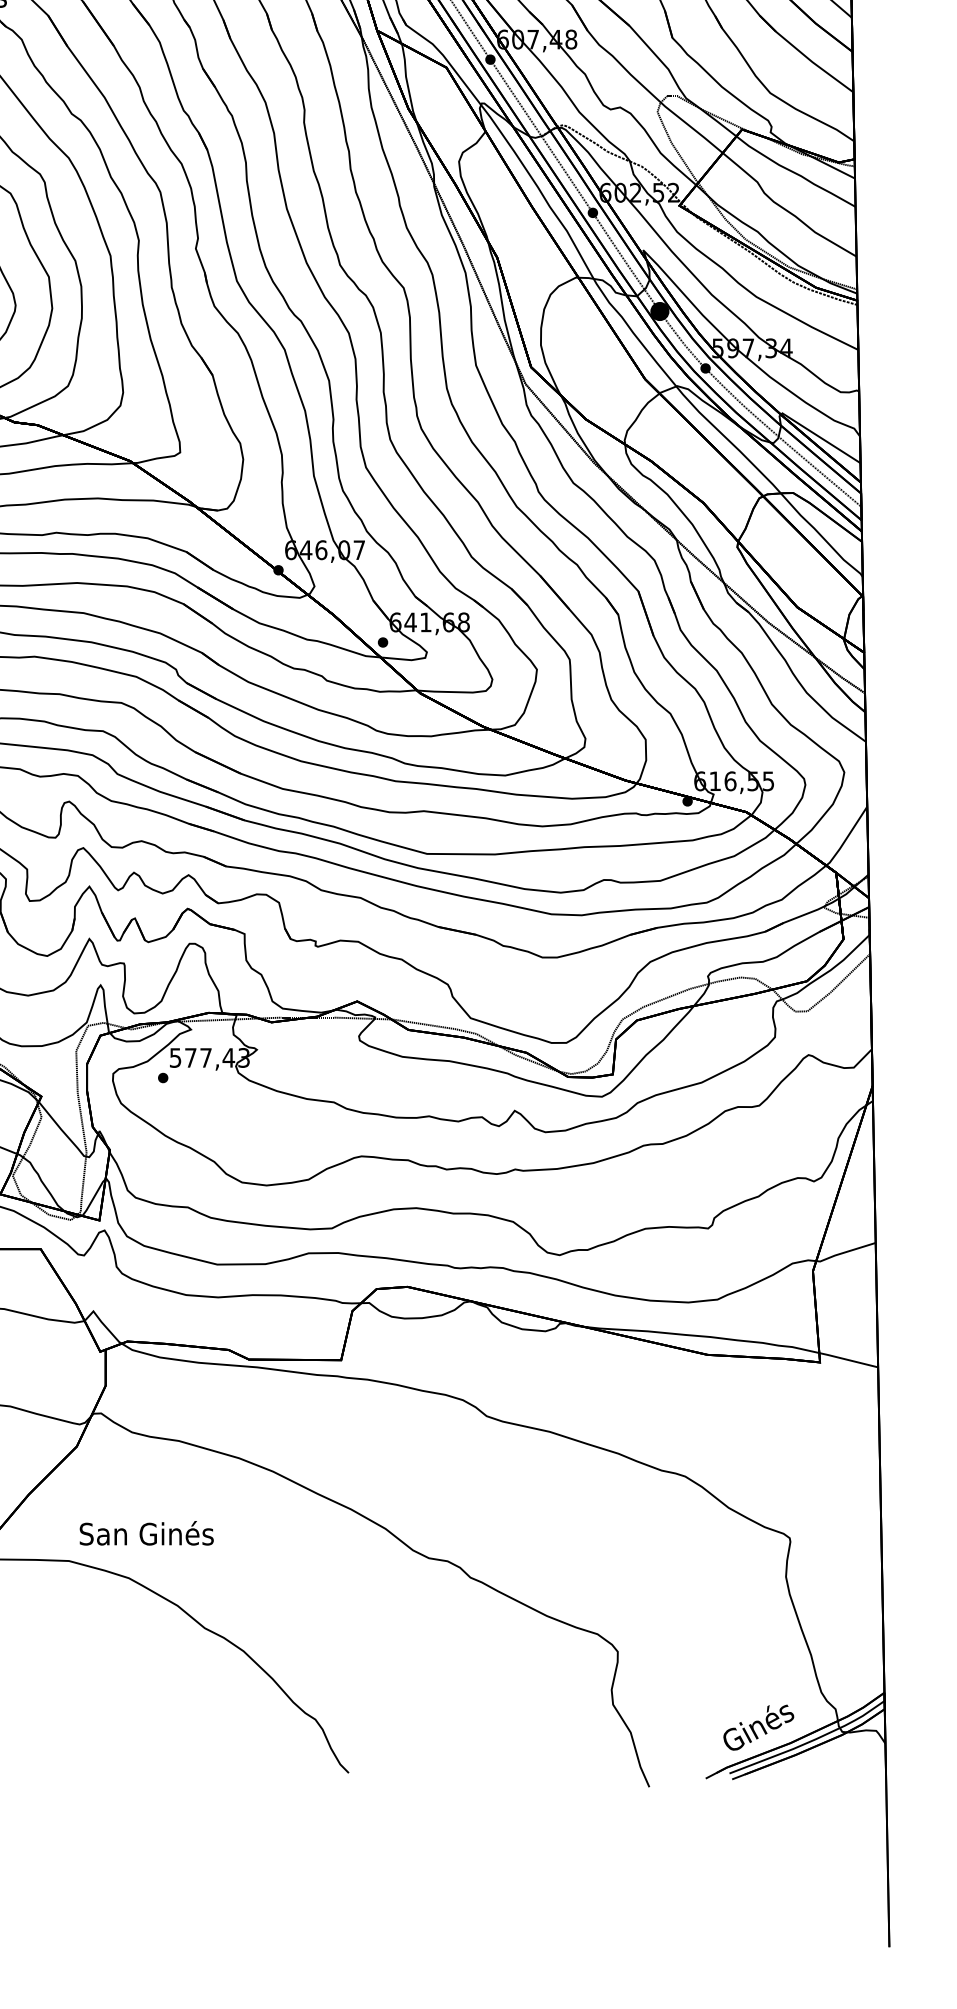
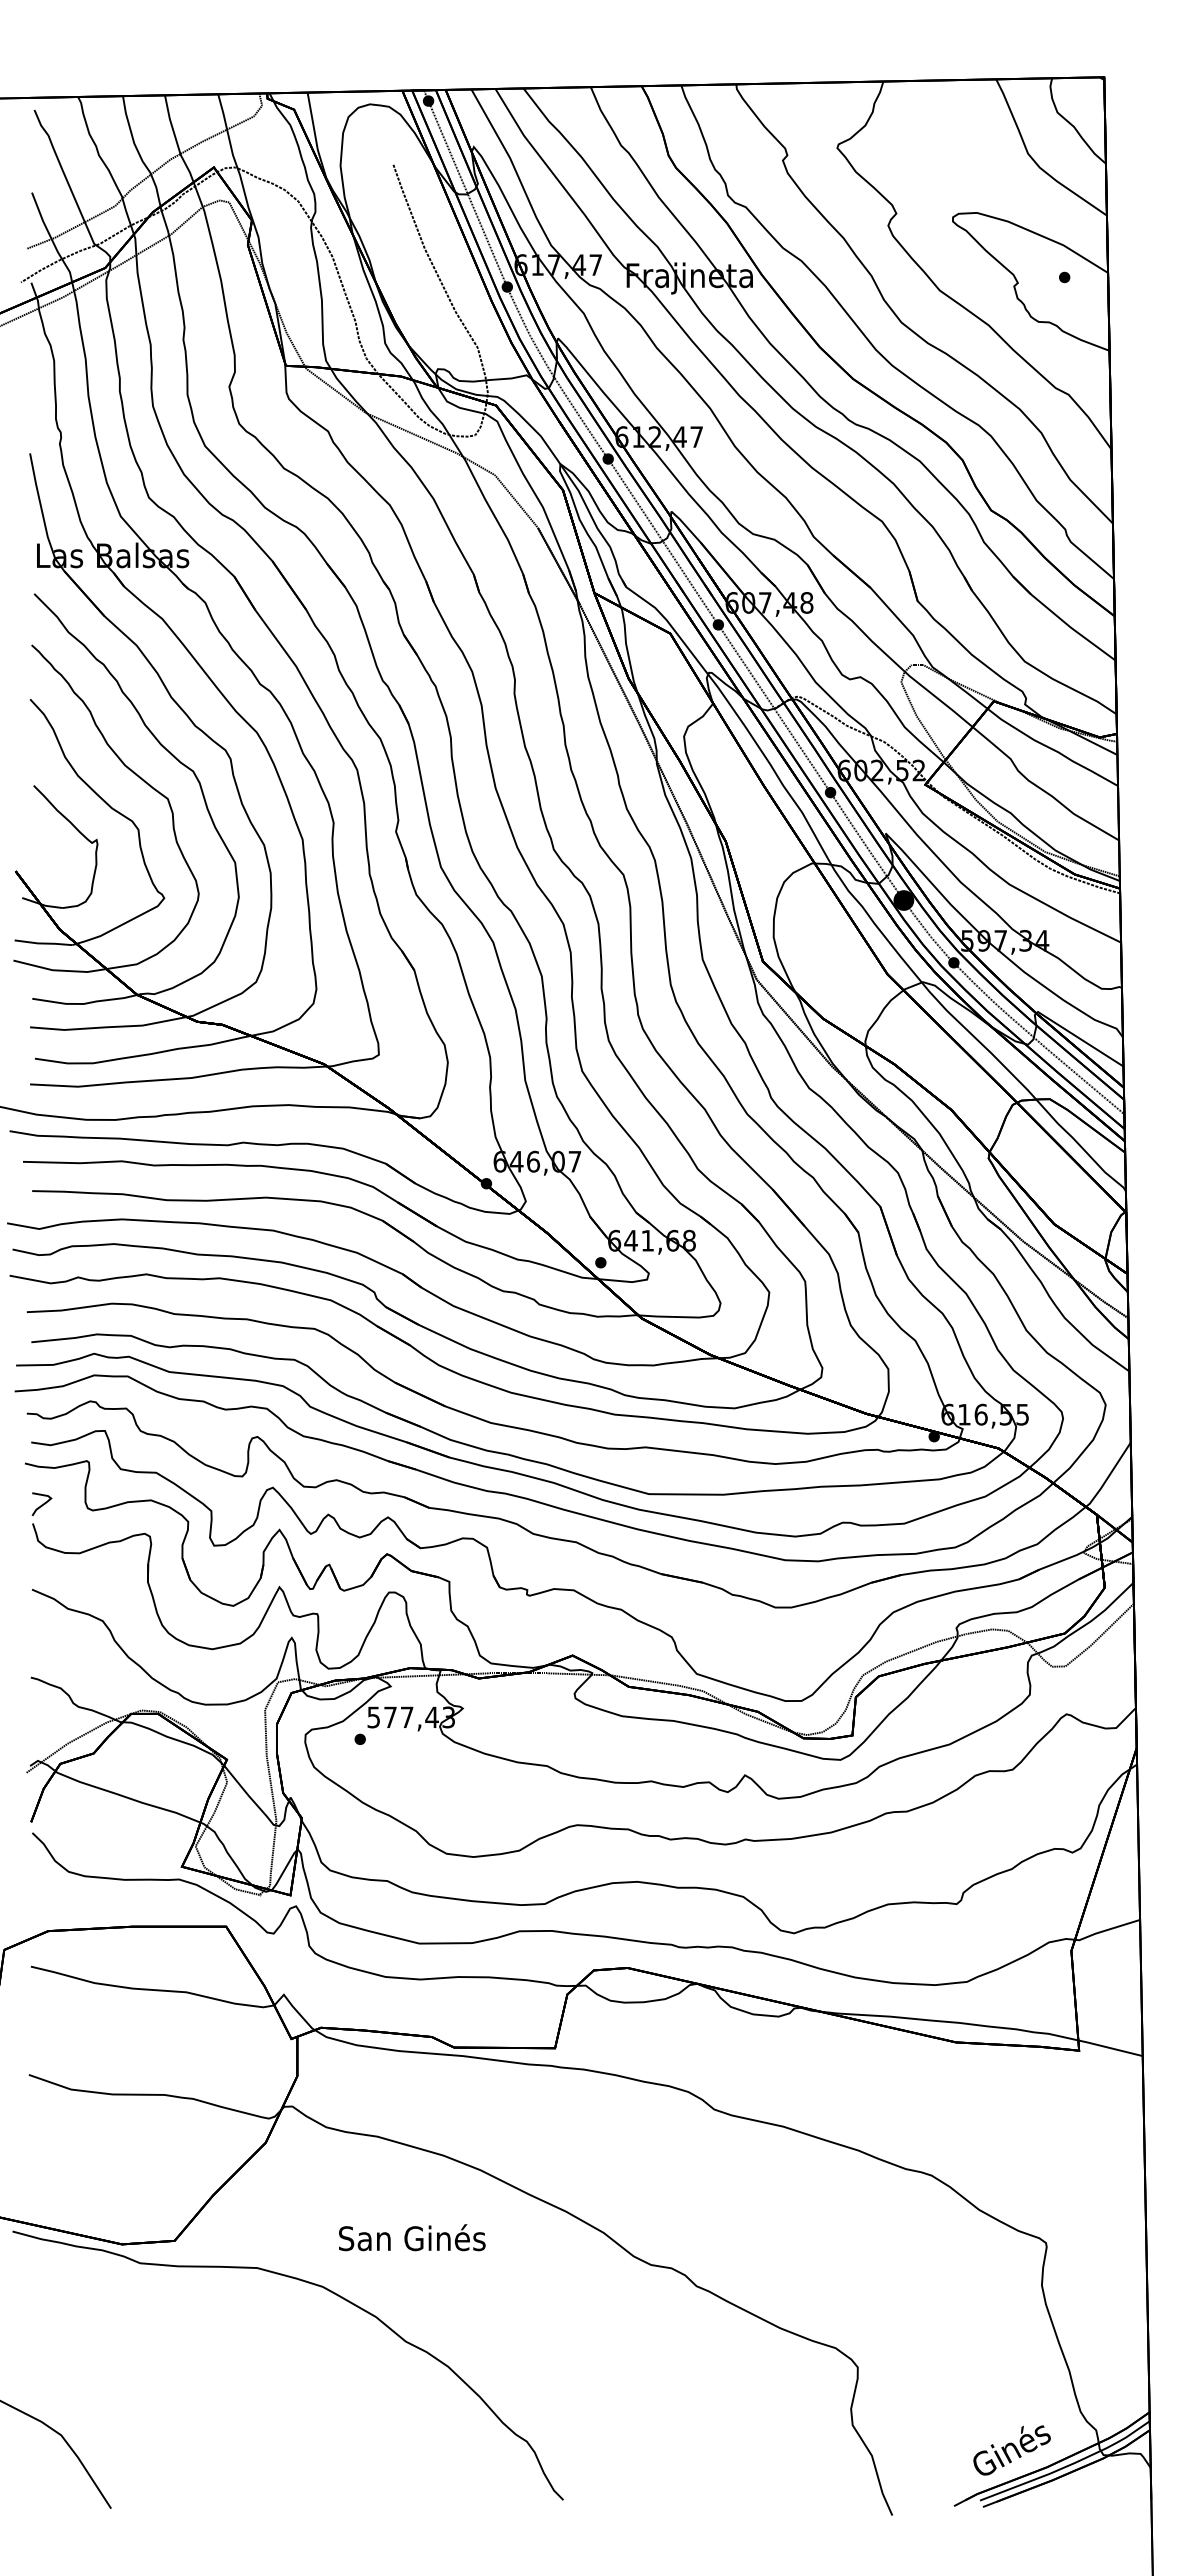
text: (146, 1533) -> (412, 2237), moved

